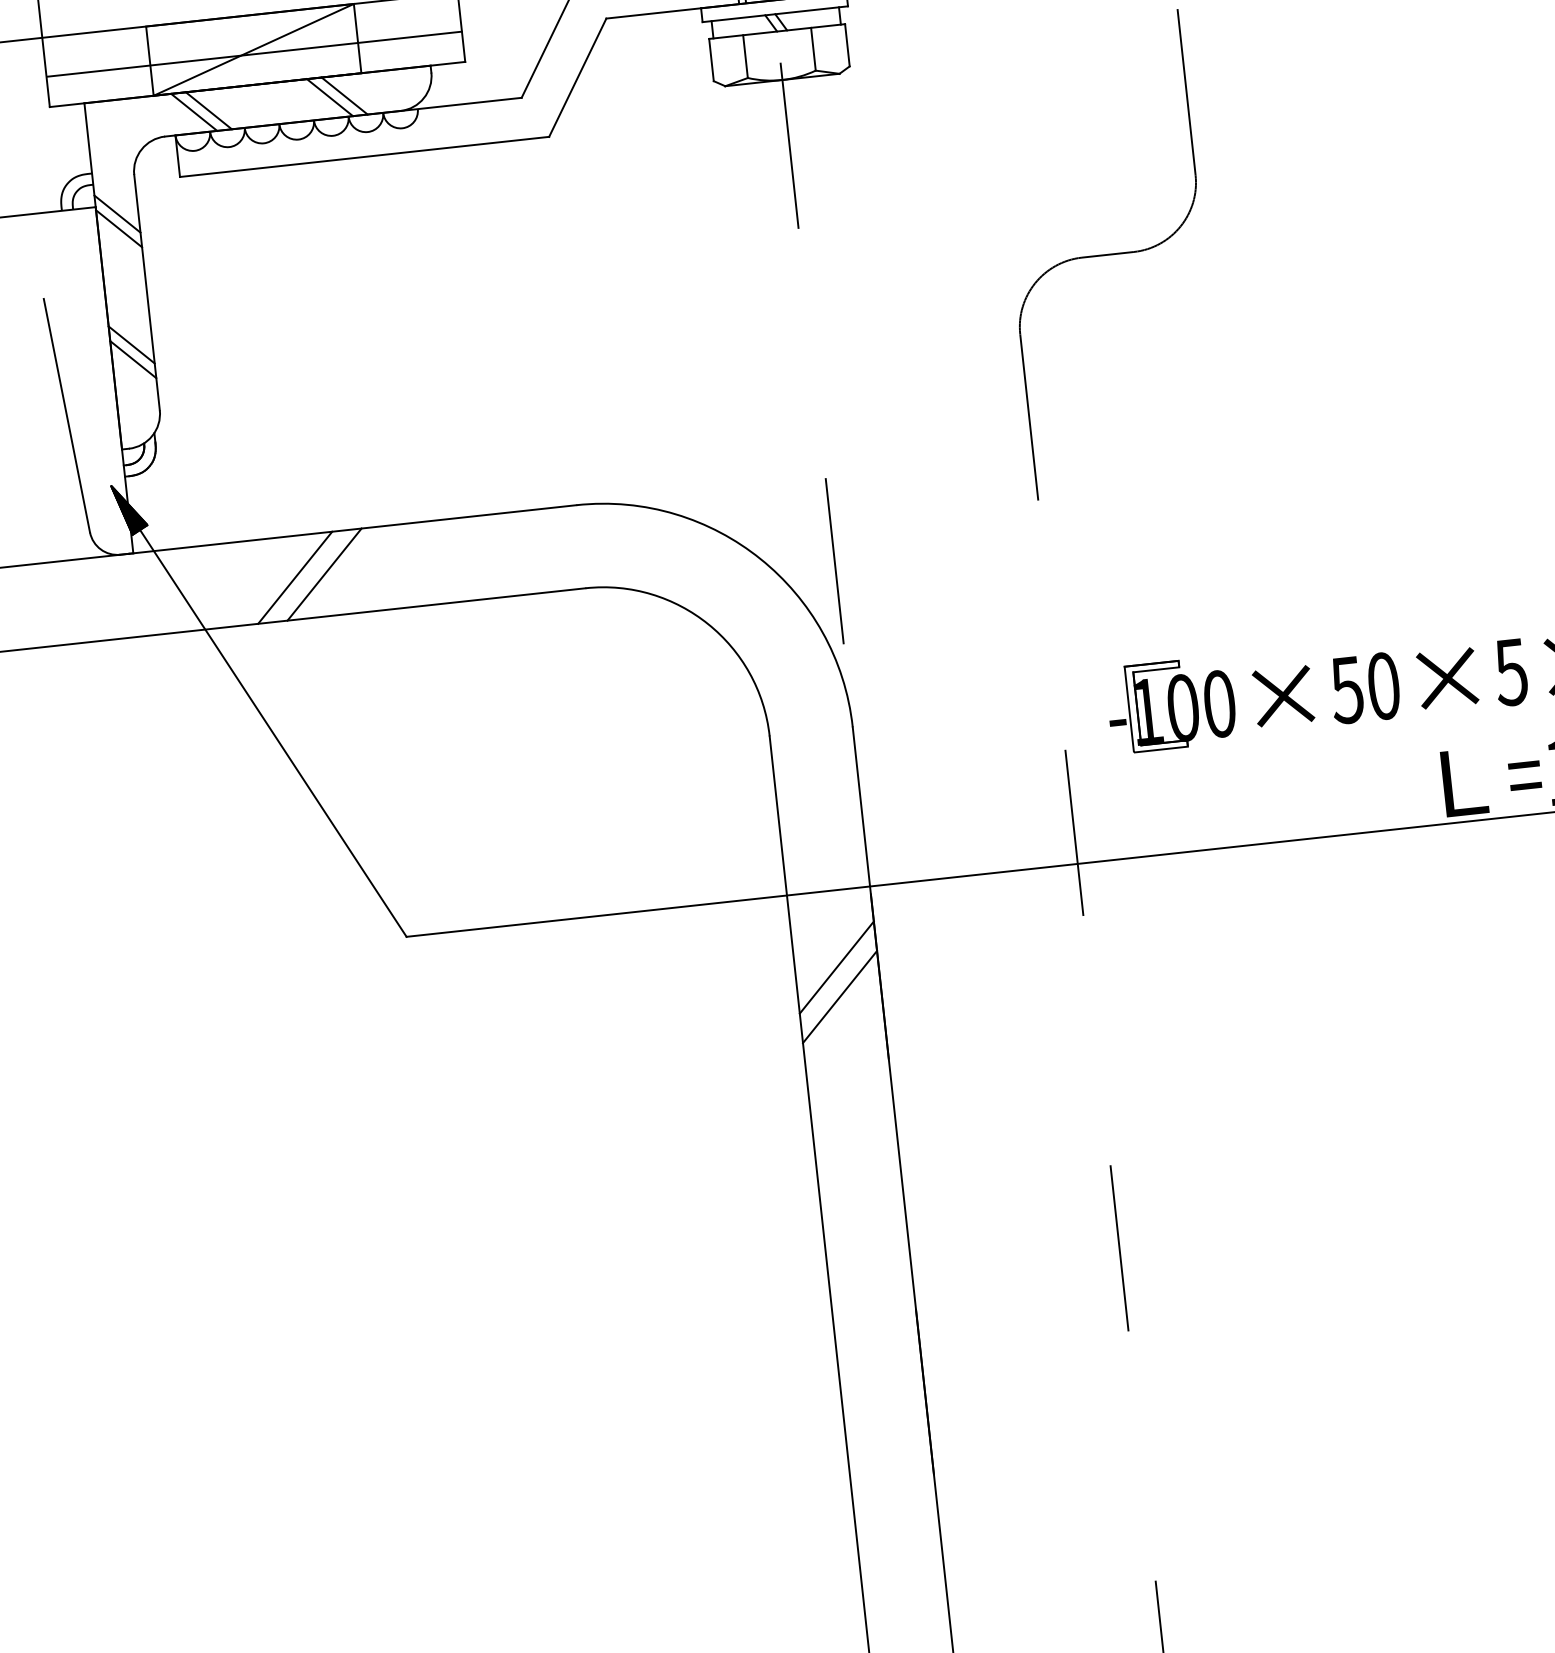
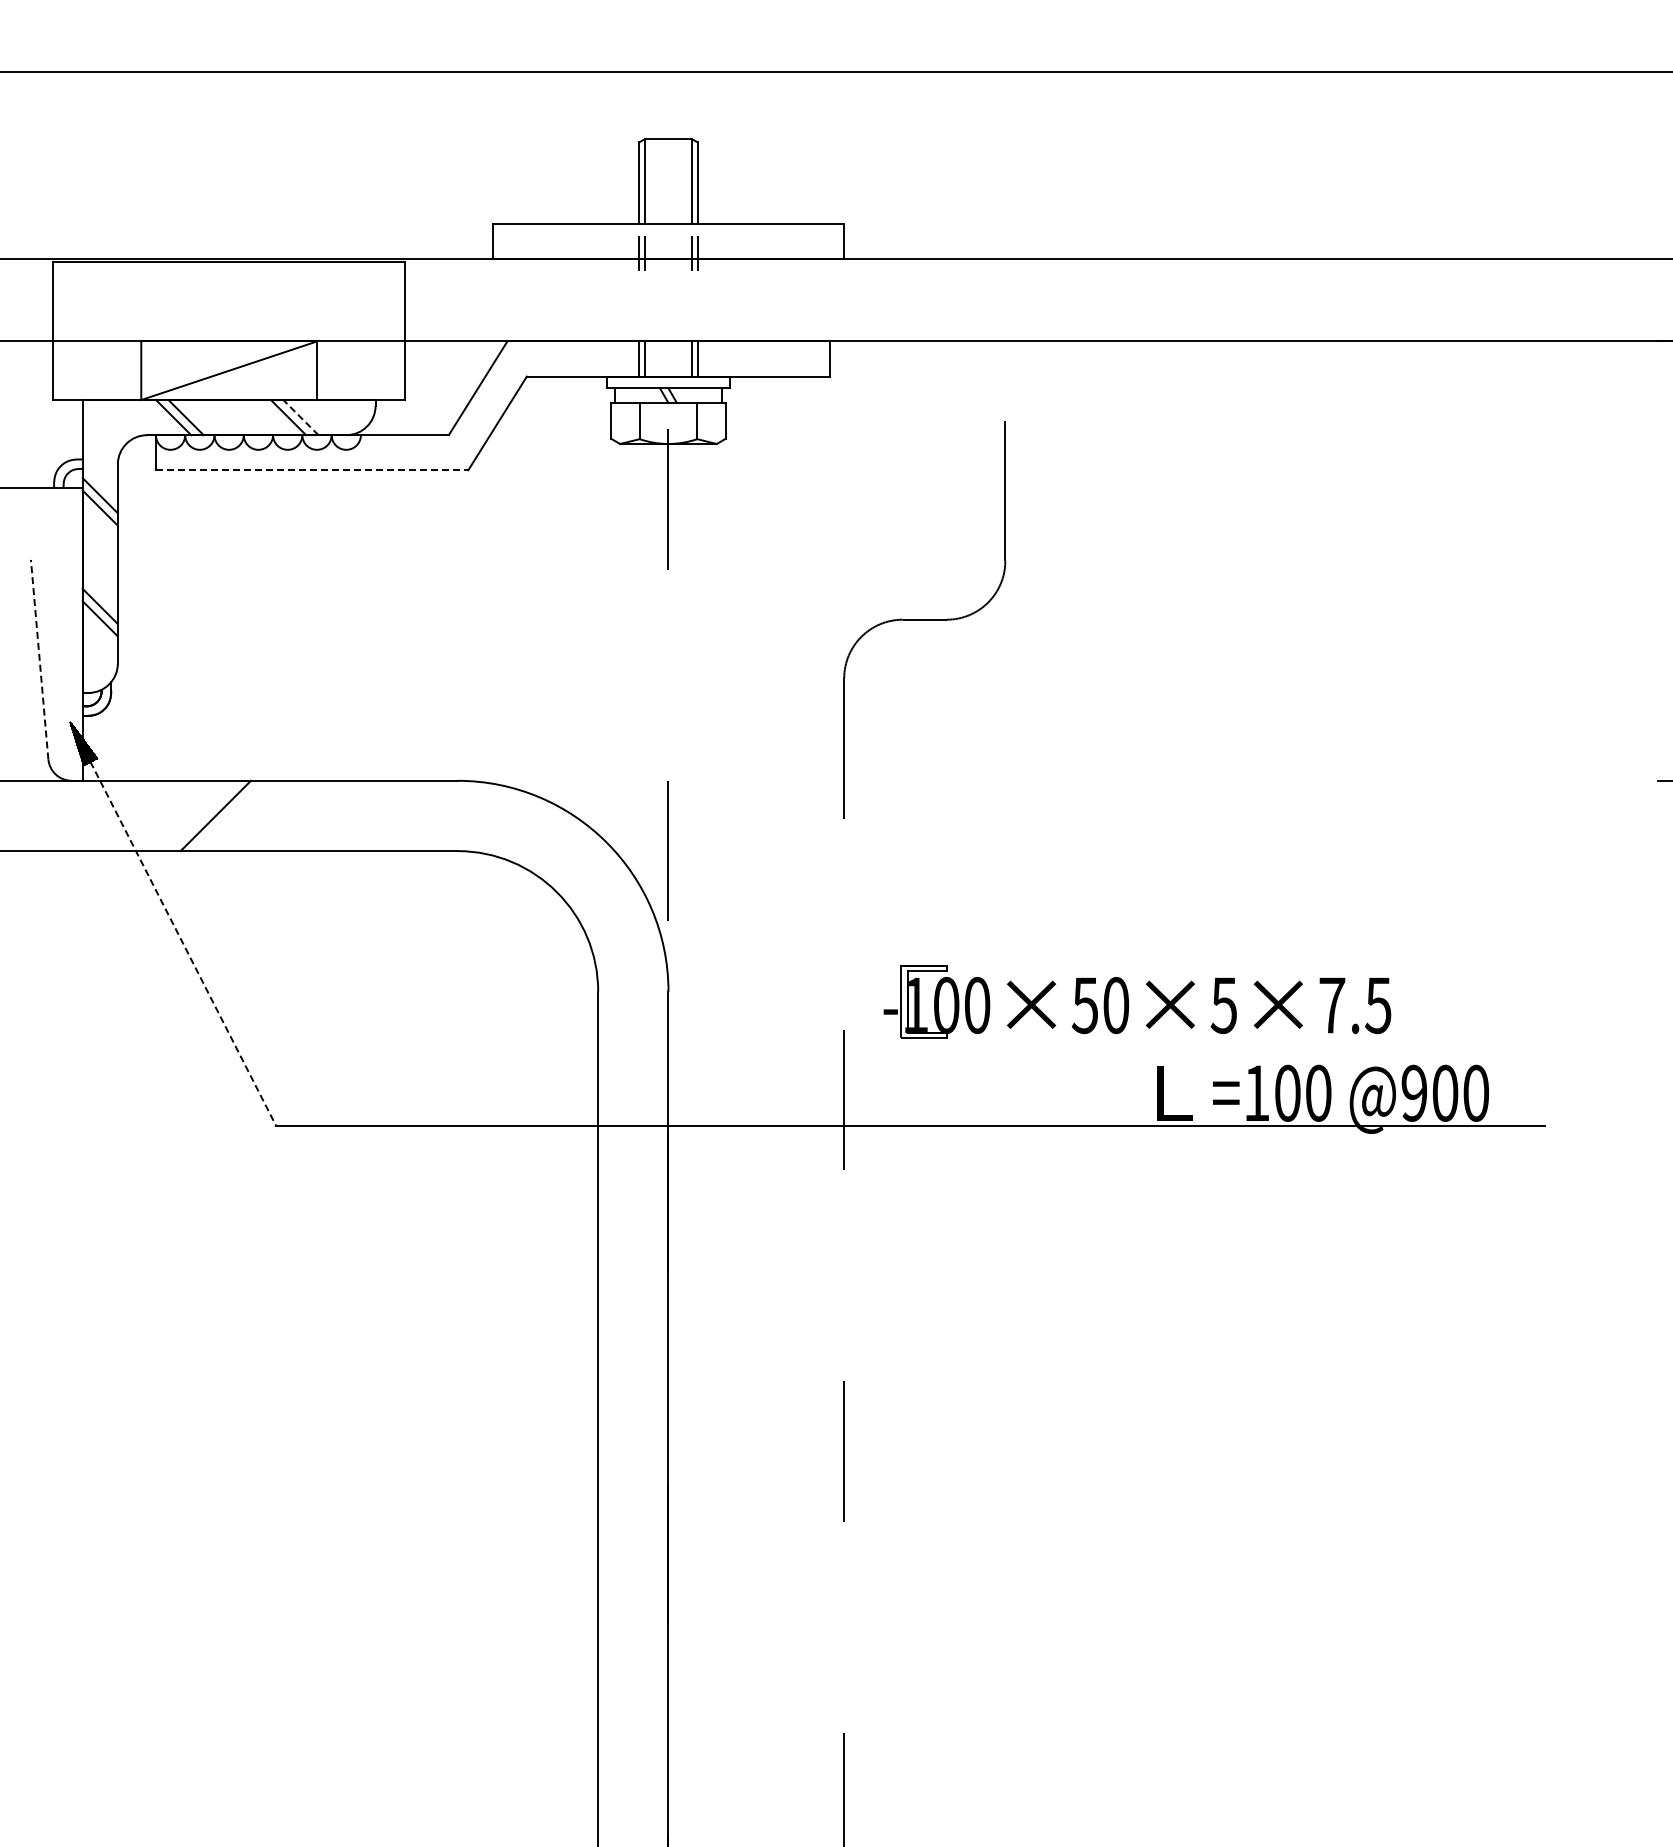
line: (254, 54) -> (229, 374), removed
line: (344, 95) -> (300, 417), solid -> dashed
line: (365, 157) -> (312, 470), solid -> dashed
line: (66, 415) -> (39, 659), solid -> dashed
line: (324, 574) -> (240, 815), removed
line: (273, 733) -> (183, 944), solid -> dashed
line: (836, 966) -> (633, 1190), removed
line: (840, 996) -> (633, 1215), removed

